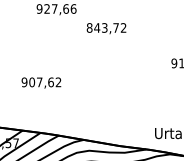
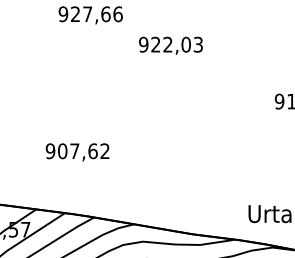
text: (106, 27) -> (170, 43), 843,72 -> 922,03
text: (41, 82) -> (77, 151), moved

